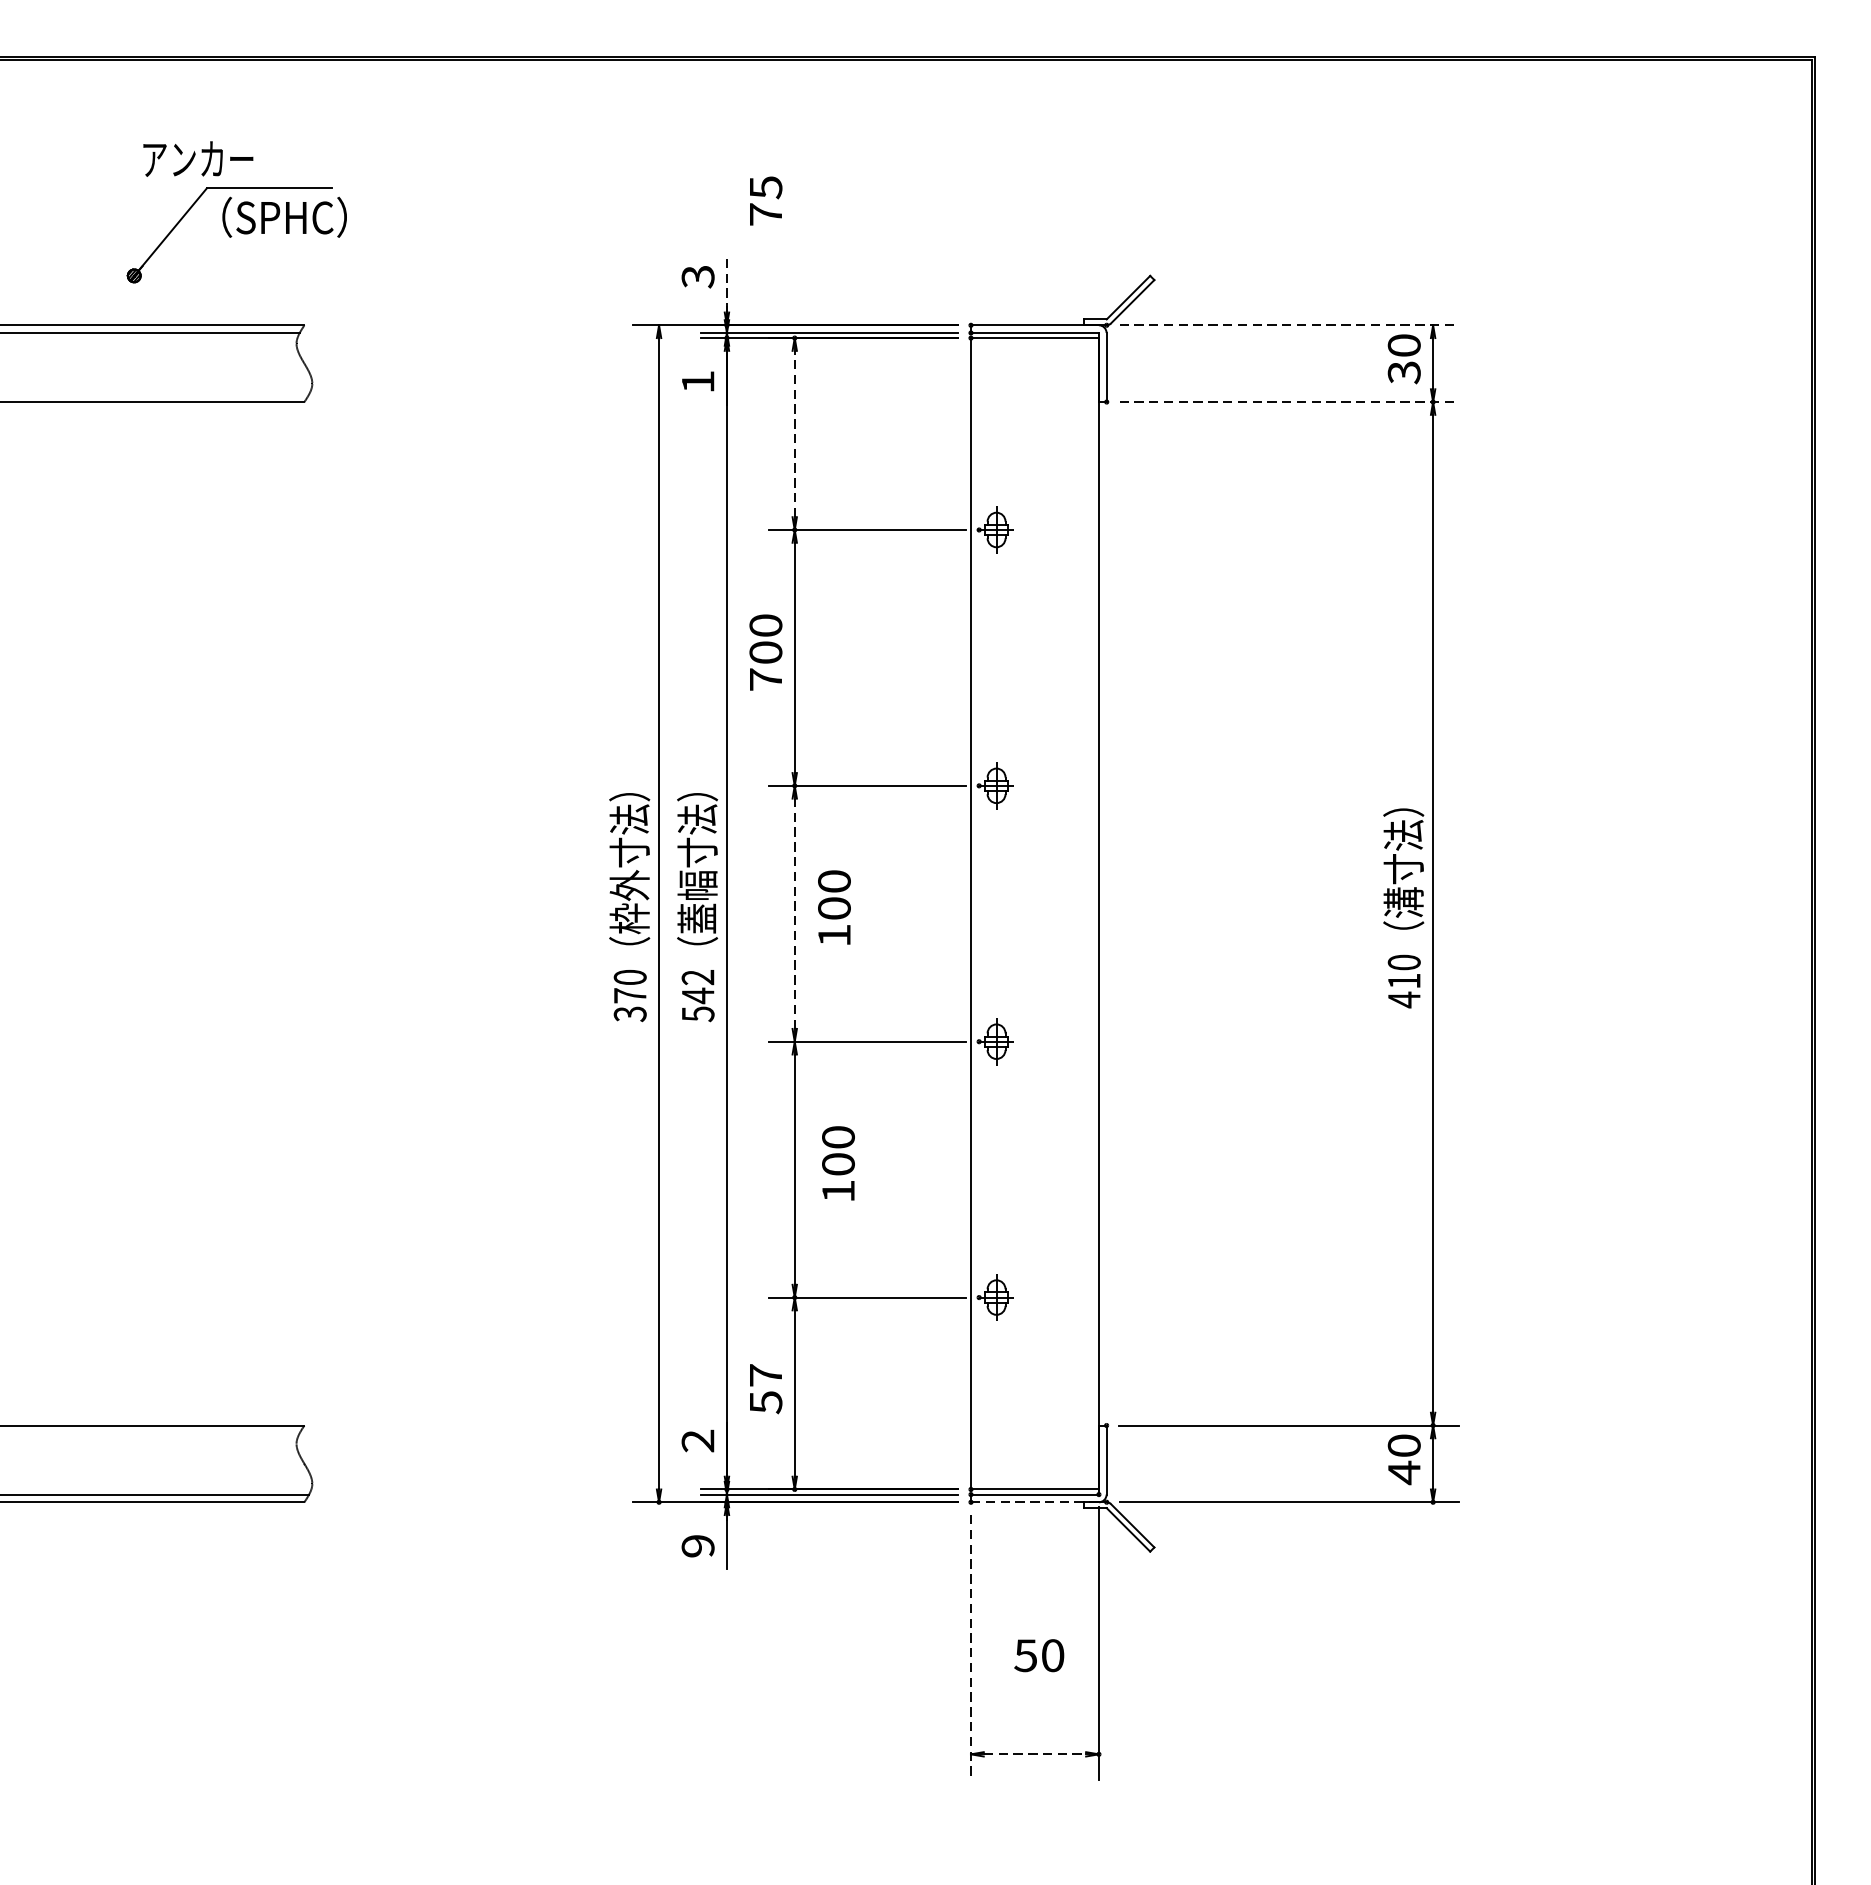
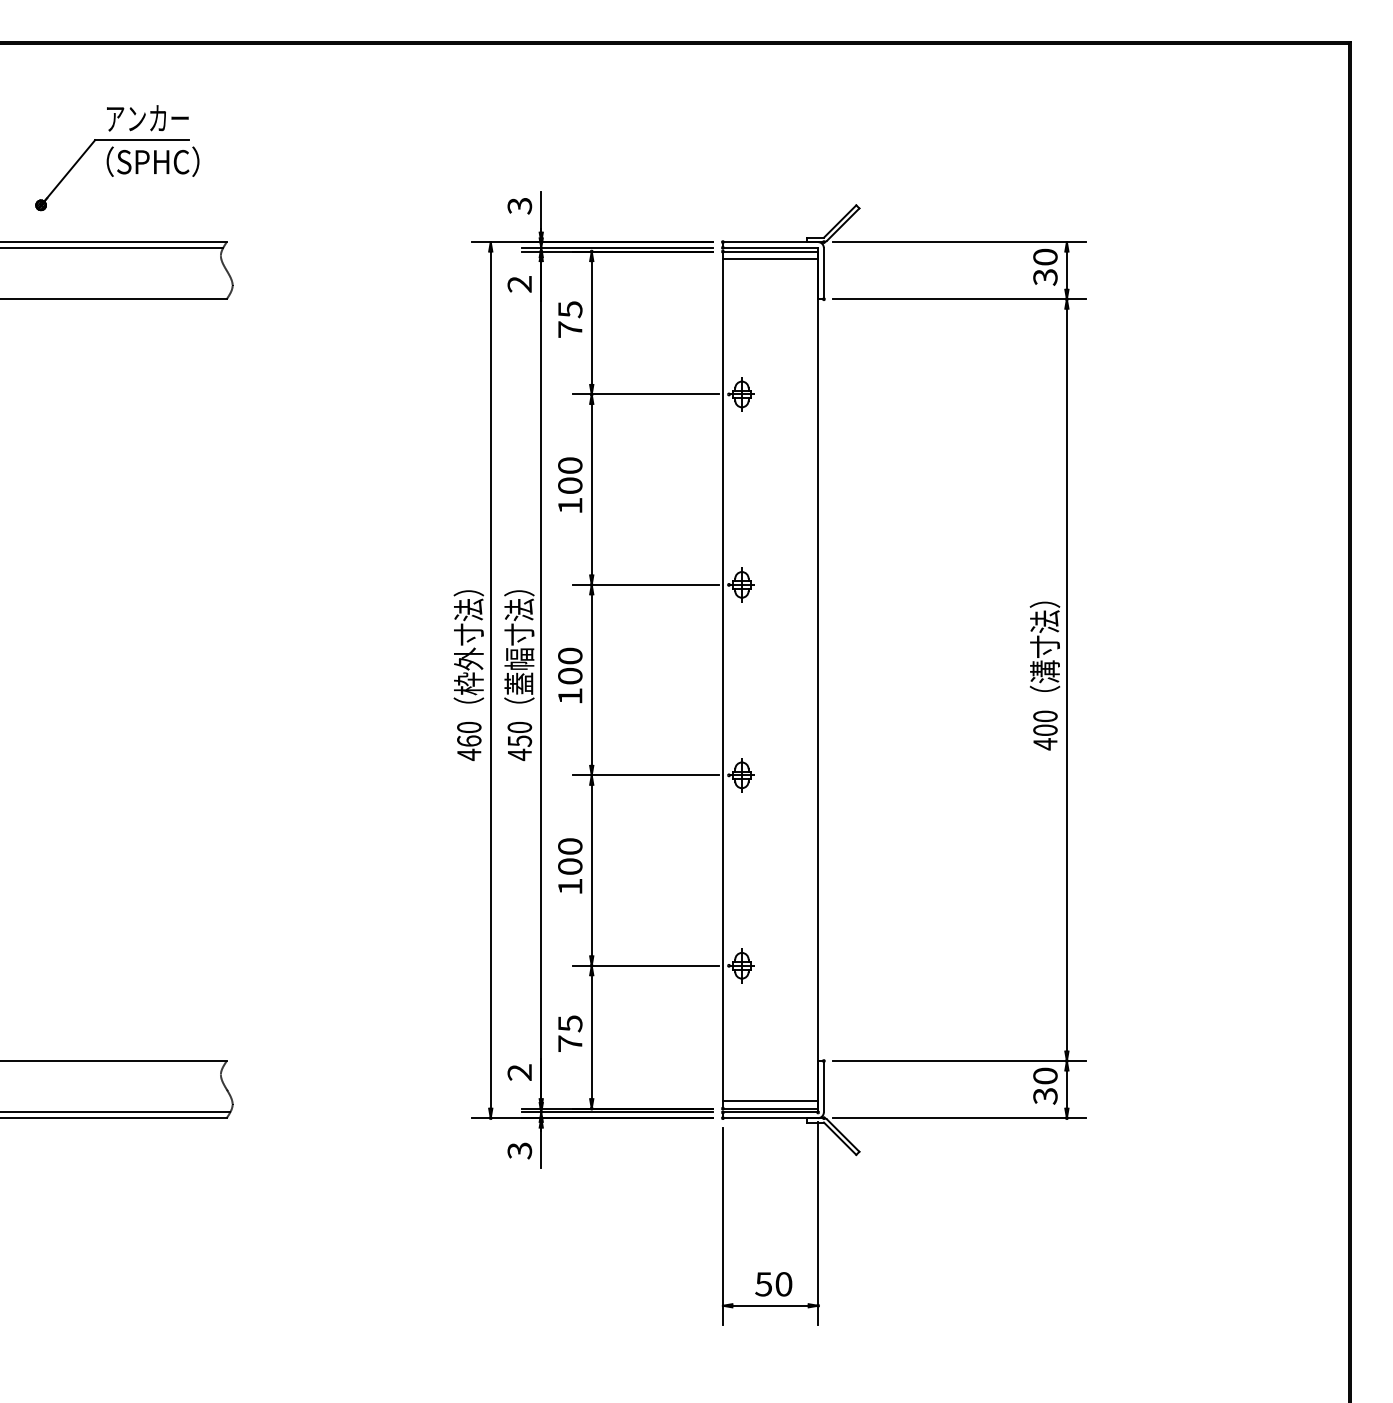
text: (766, 200) -> (570, 319), moved
part: (236, 235) -> (117, 175), moved
line: (727, 284) -> (541, 211), dashed -> solid
line: (1290, 325) -> (960, 242), dashed -> solid
line: (1034, 348) -> (770, 259), added
text: (697, 382) -> (519, 284), 1 -> 2
line: (1290, 402) -> (960, 299), dashed -> solid
line: (794, 434) -> (591, 323), dashed -> solid
text: (766, 679) -> (570, 505), 700 -> 100
text: (834, 907) -> (570, 675), moved
line: (794, 914) -> (591, 680), dashed -> solid
text: (1404, 980) -> (1045, 729), 410 -> 400
text: (697, 996) -> (519, 741), 542 -> 450
text: (630, 1005) -> (469, 748), 370 -> 460
text: (838, 1162) -> (570, 865), moved
text: (766, 1388) -> (570, 1033), 57 -> 75
text: (1404, 1473) -> (1045, 1096), 40 -> 30
line: (1034, 1479) -> (770, 1101), added
line: (1034, 1502) -> (770, 1118), dashed -> solid
text: (699, 1545) -> (520, 1150), 9 -> 3
line: (970, 1647) -> (722, 1226), dashed -> solid
text: (1038, 1655) -> (773, 1284), moved
line: (1036, 1753) -> (771, 1305), dashed -> solid

